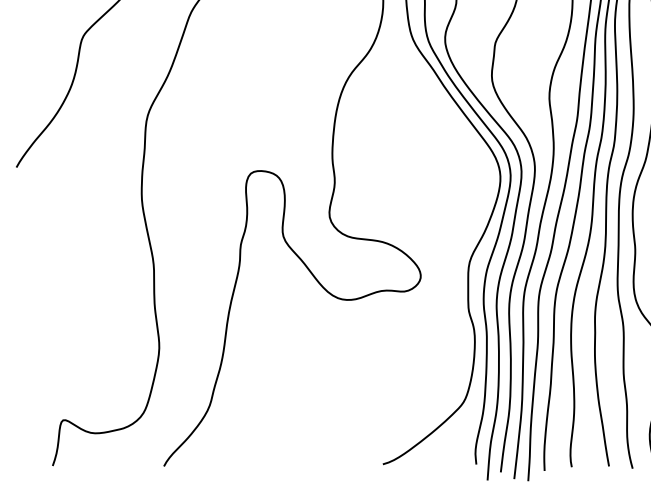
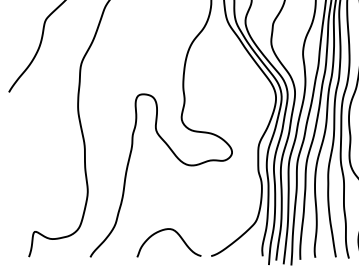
curve: (320, 423) -> (176, 233), added

